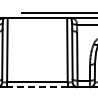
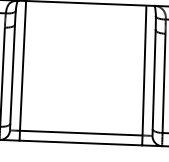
line: (36, 87) -> (78, 143), dashed -> solid

